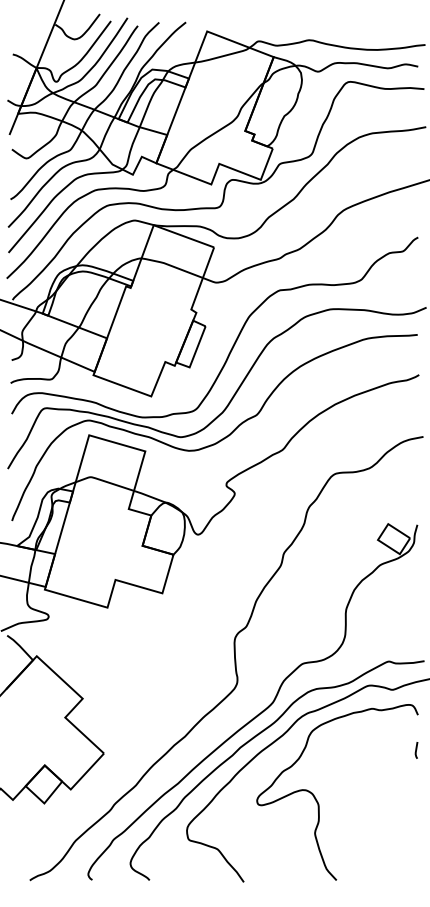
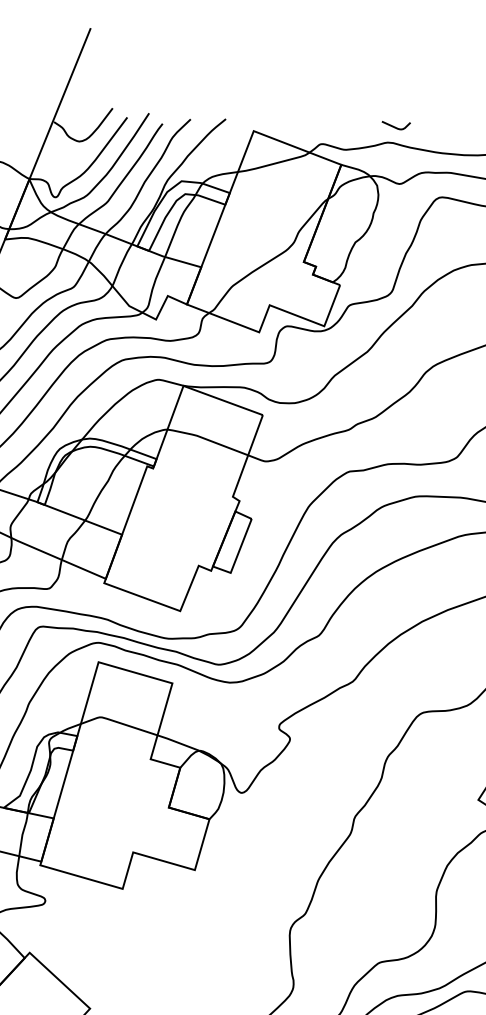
curve: (314, 27) -> (394, 125), added

